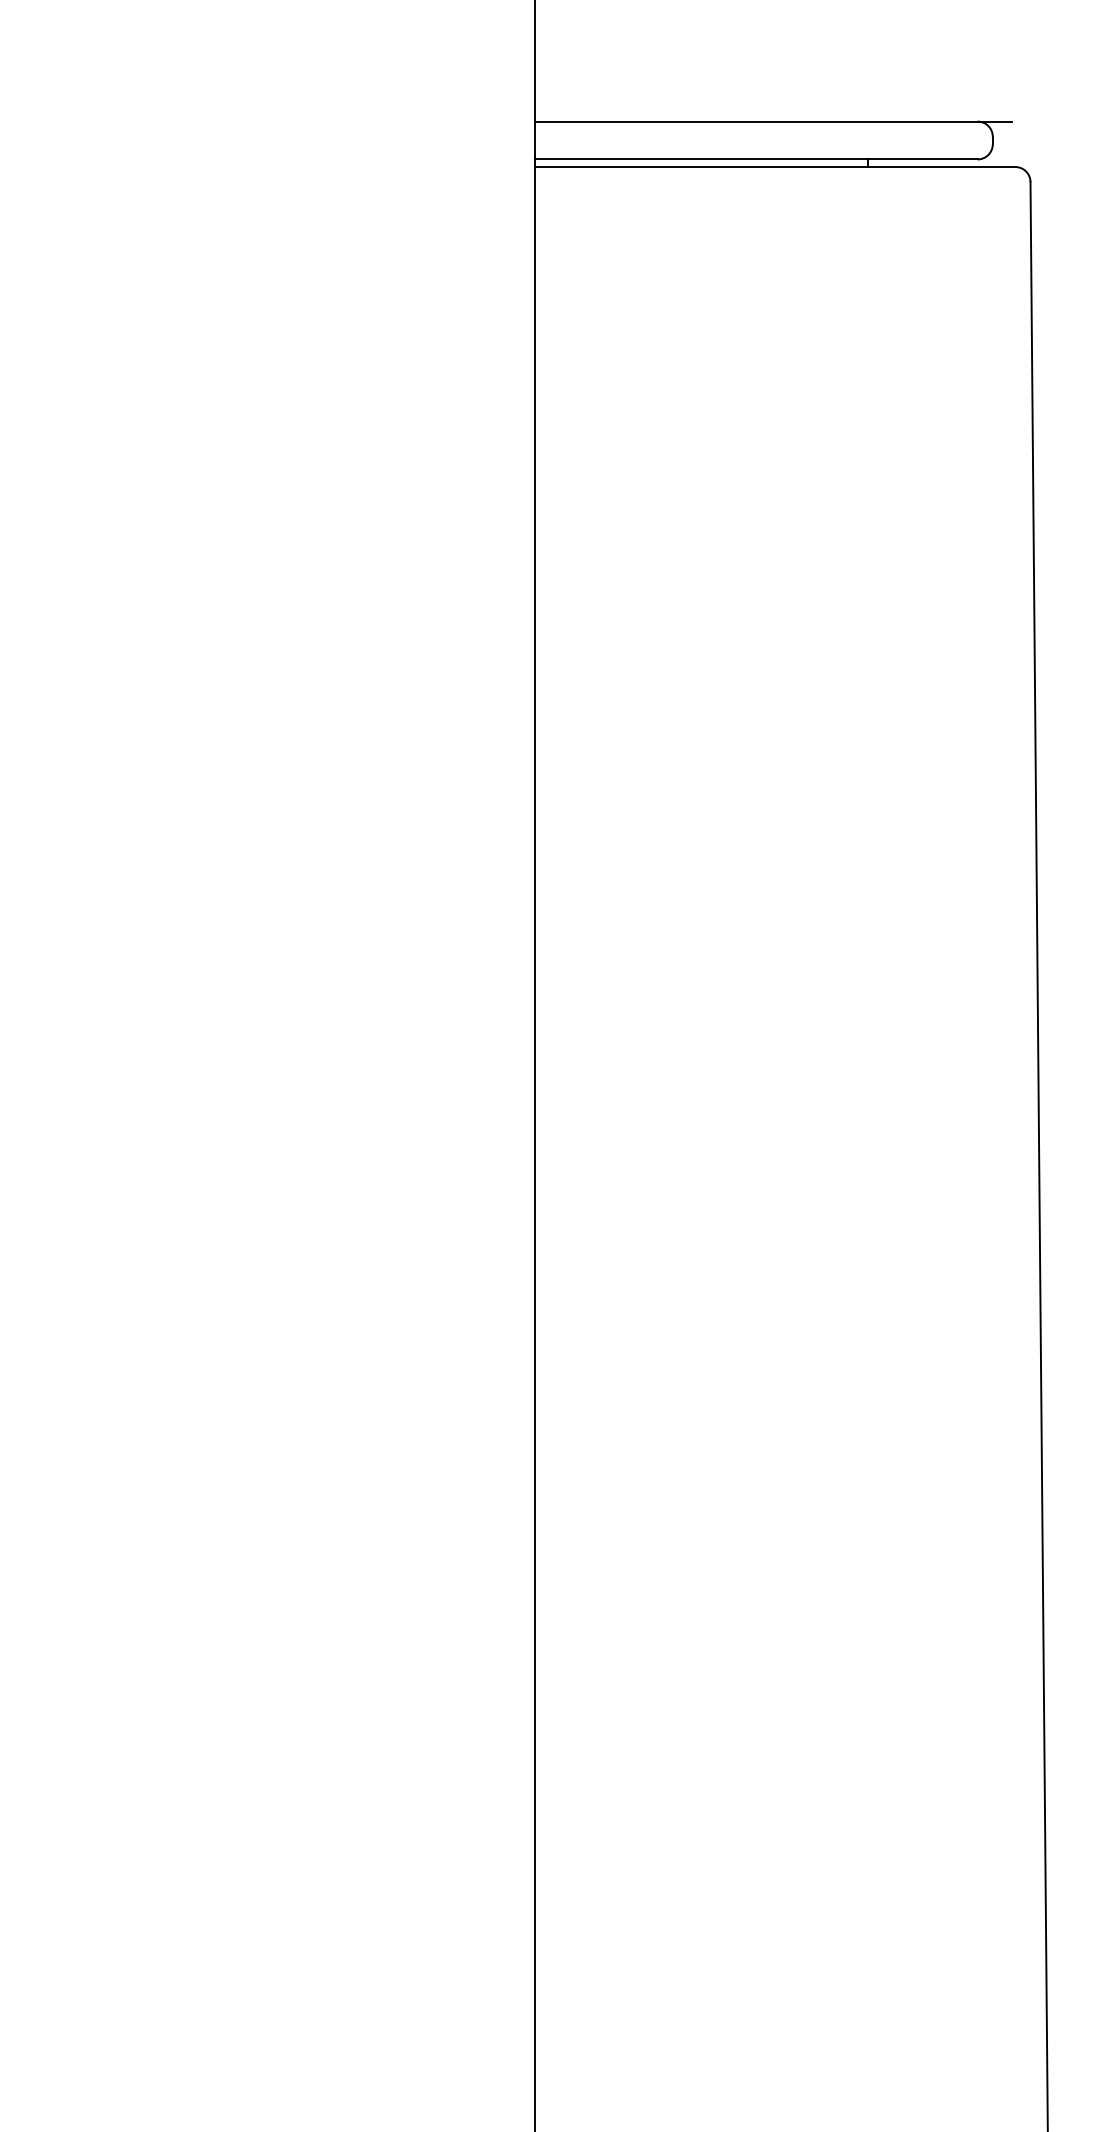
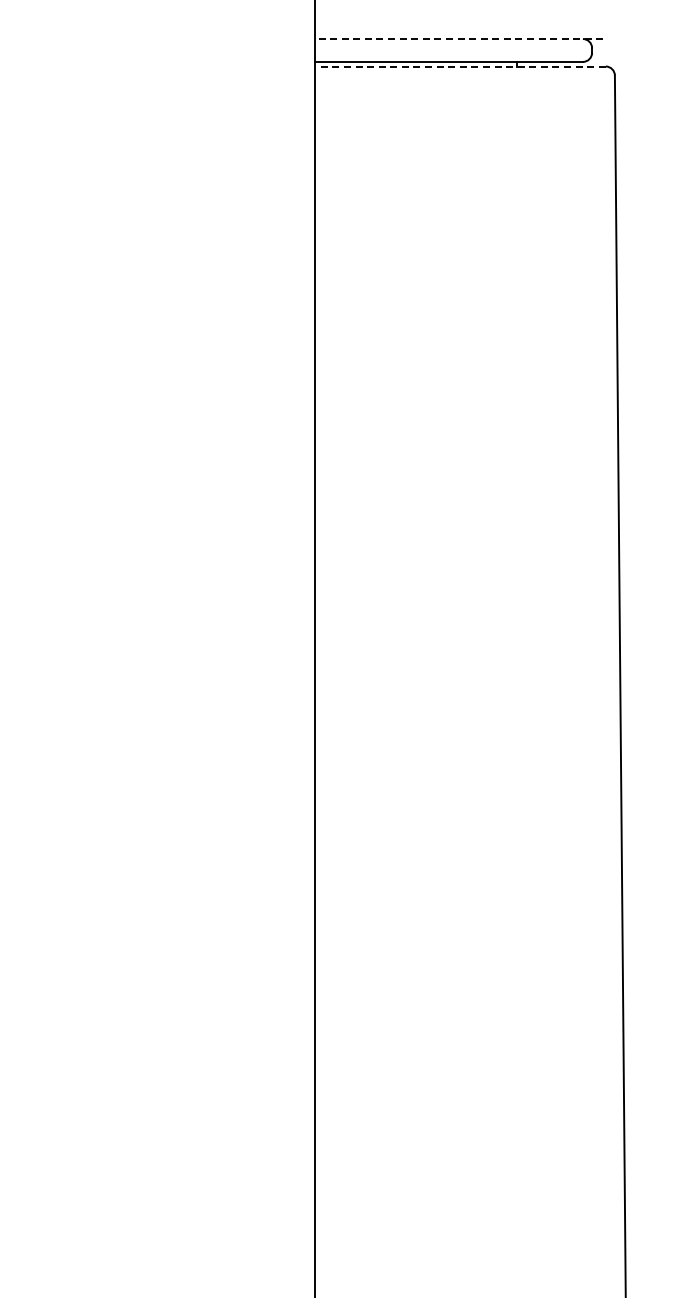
line: (773, 122) -> (459, 39), solid -> dashed
line: (775, 167) -> (460, 66), solid -> dashed

